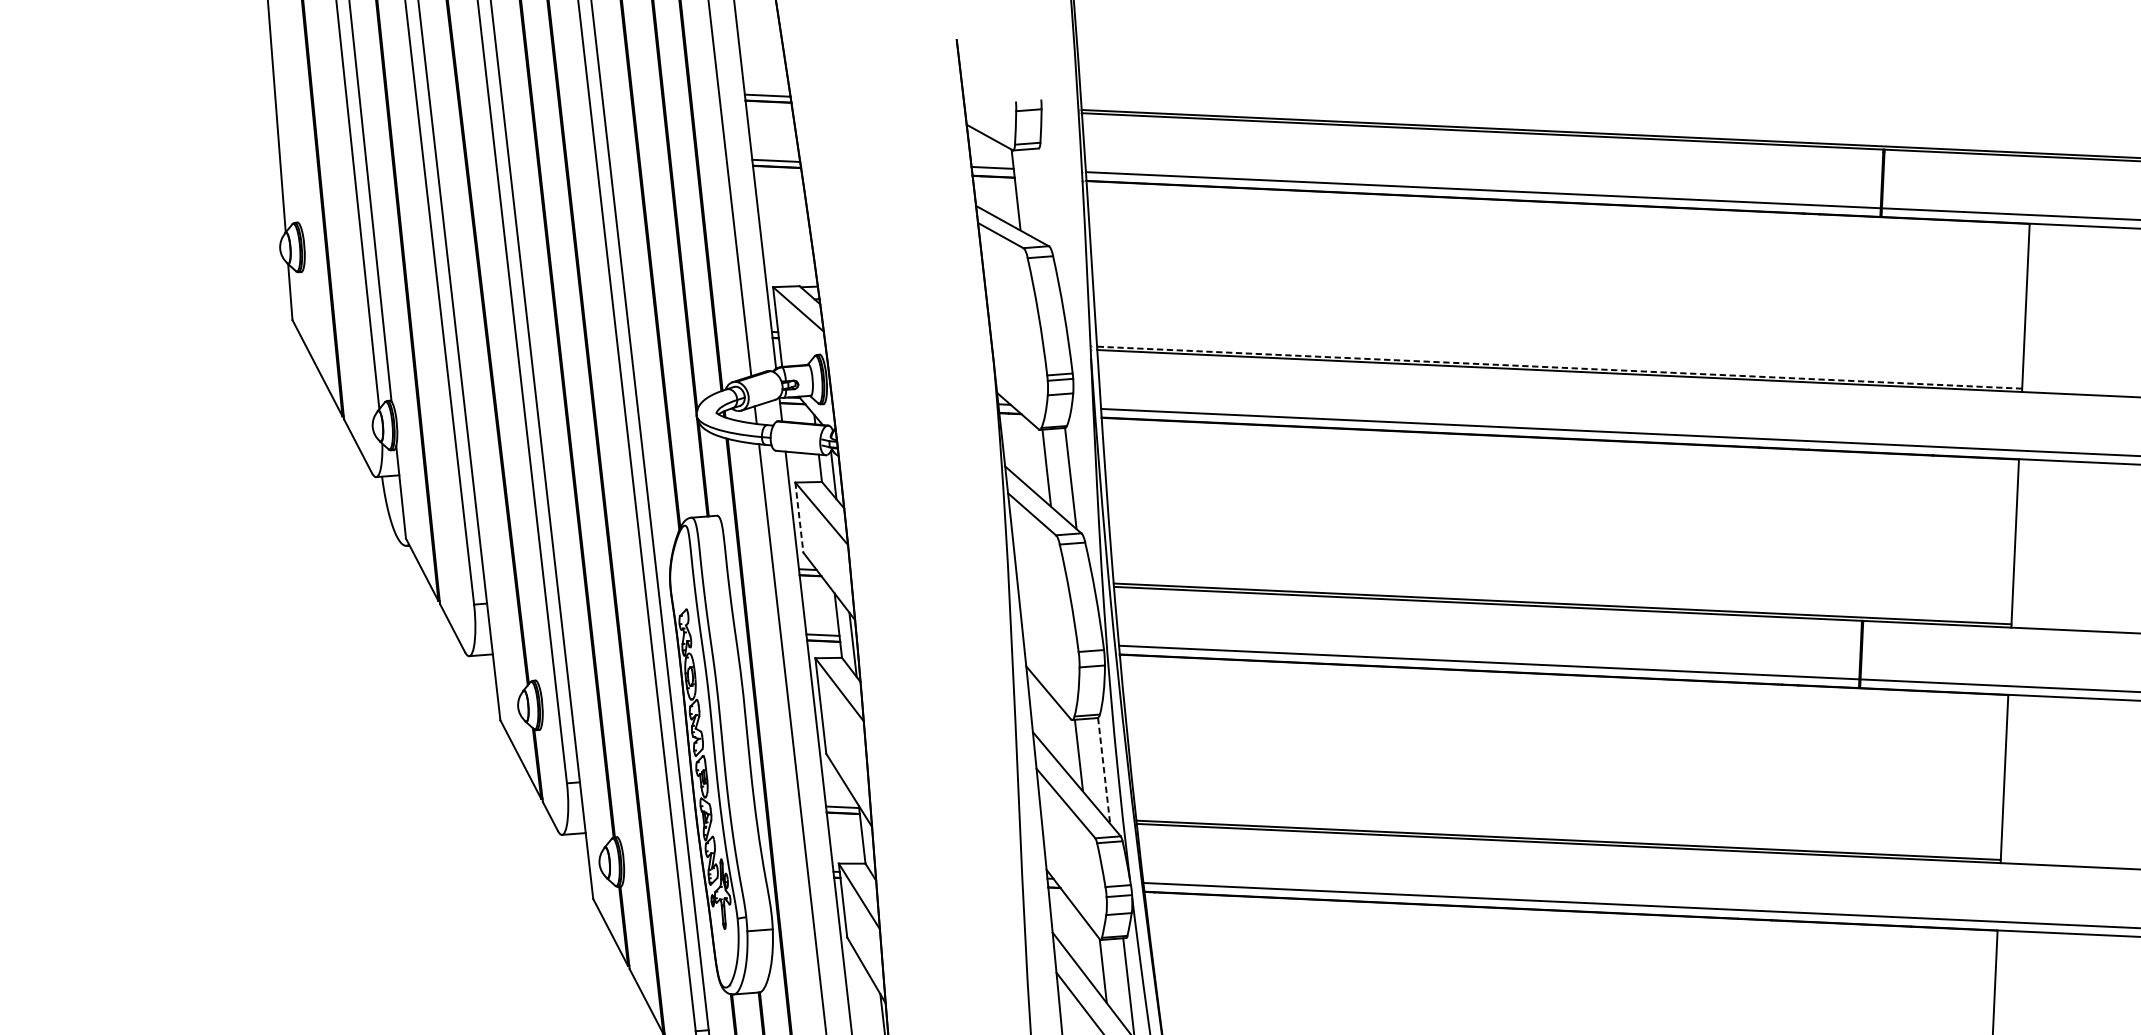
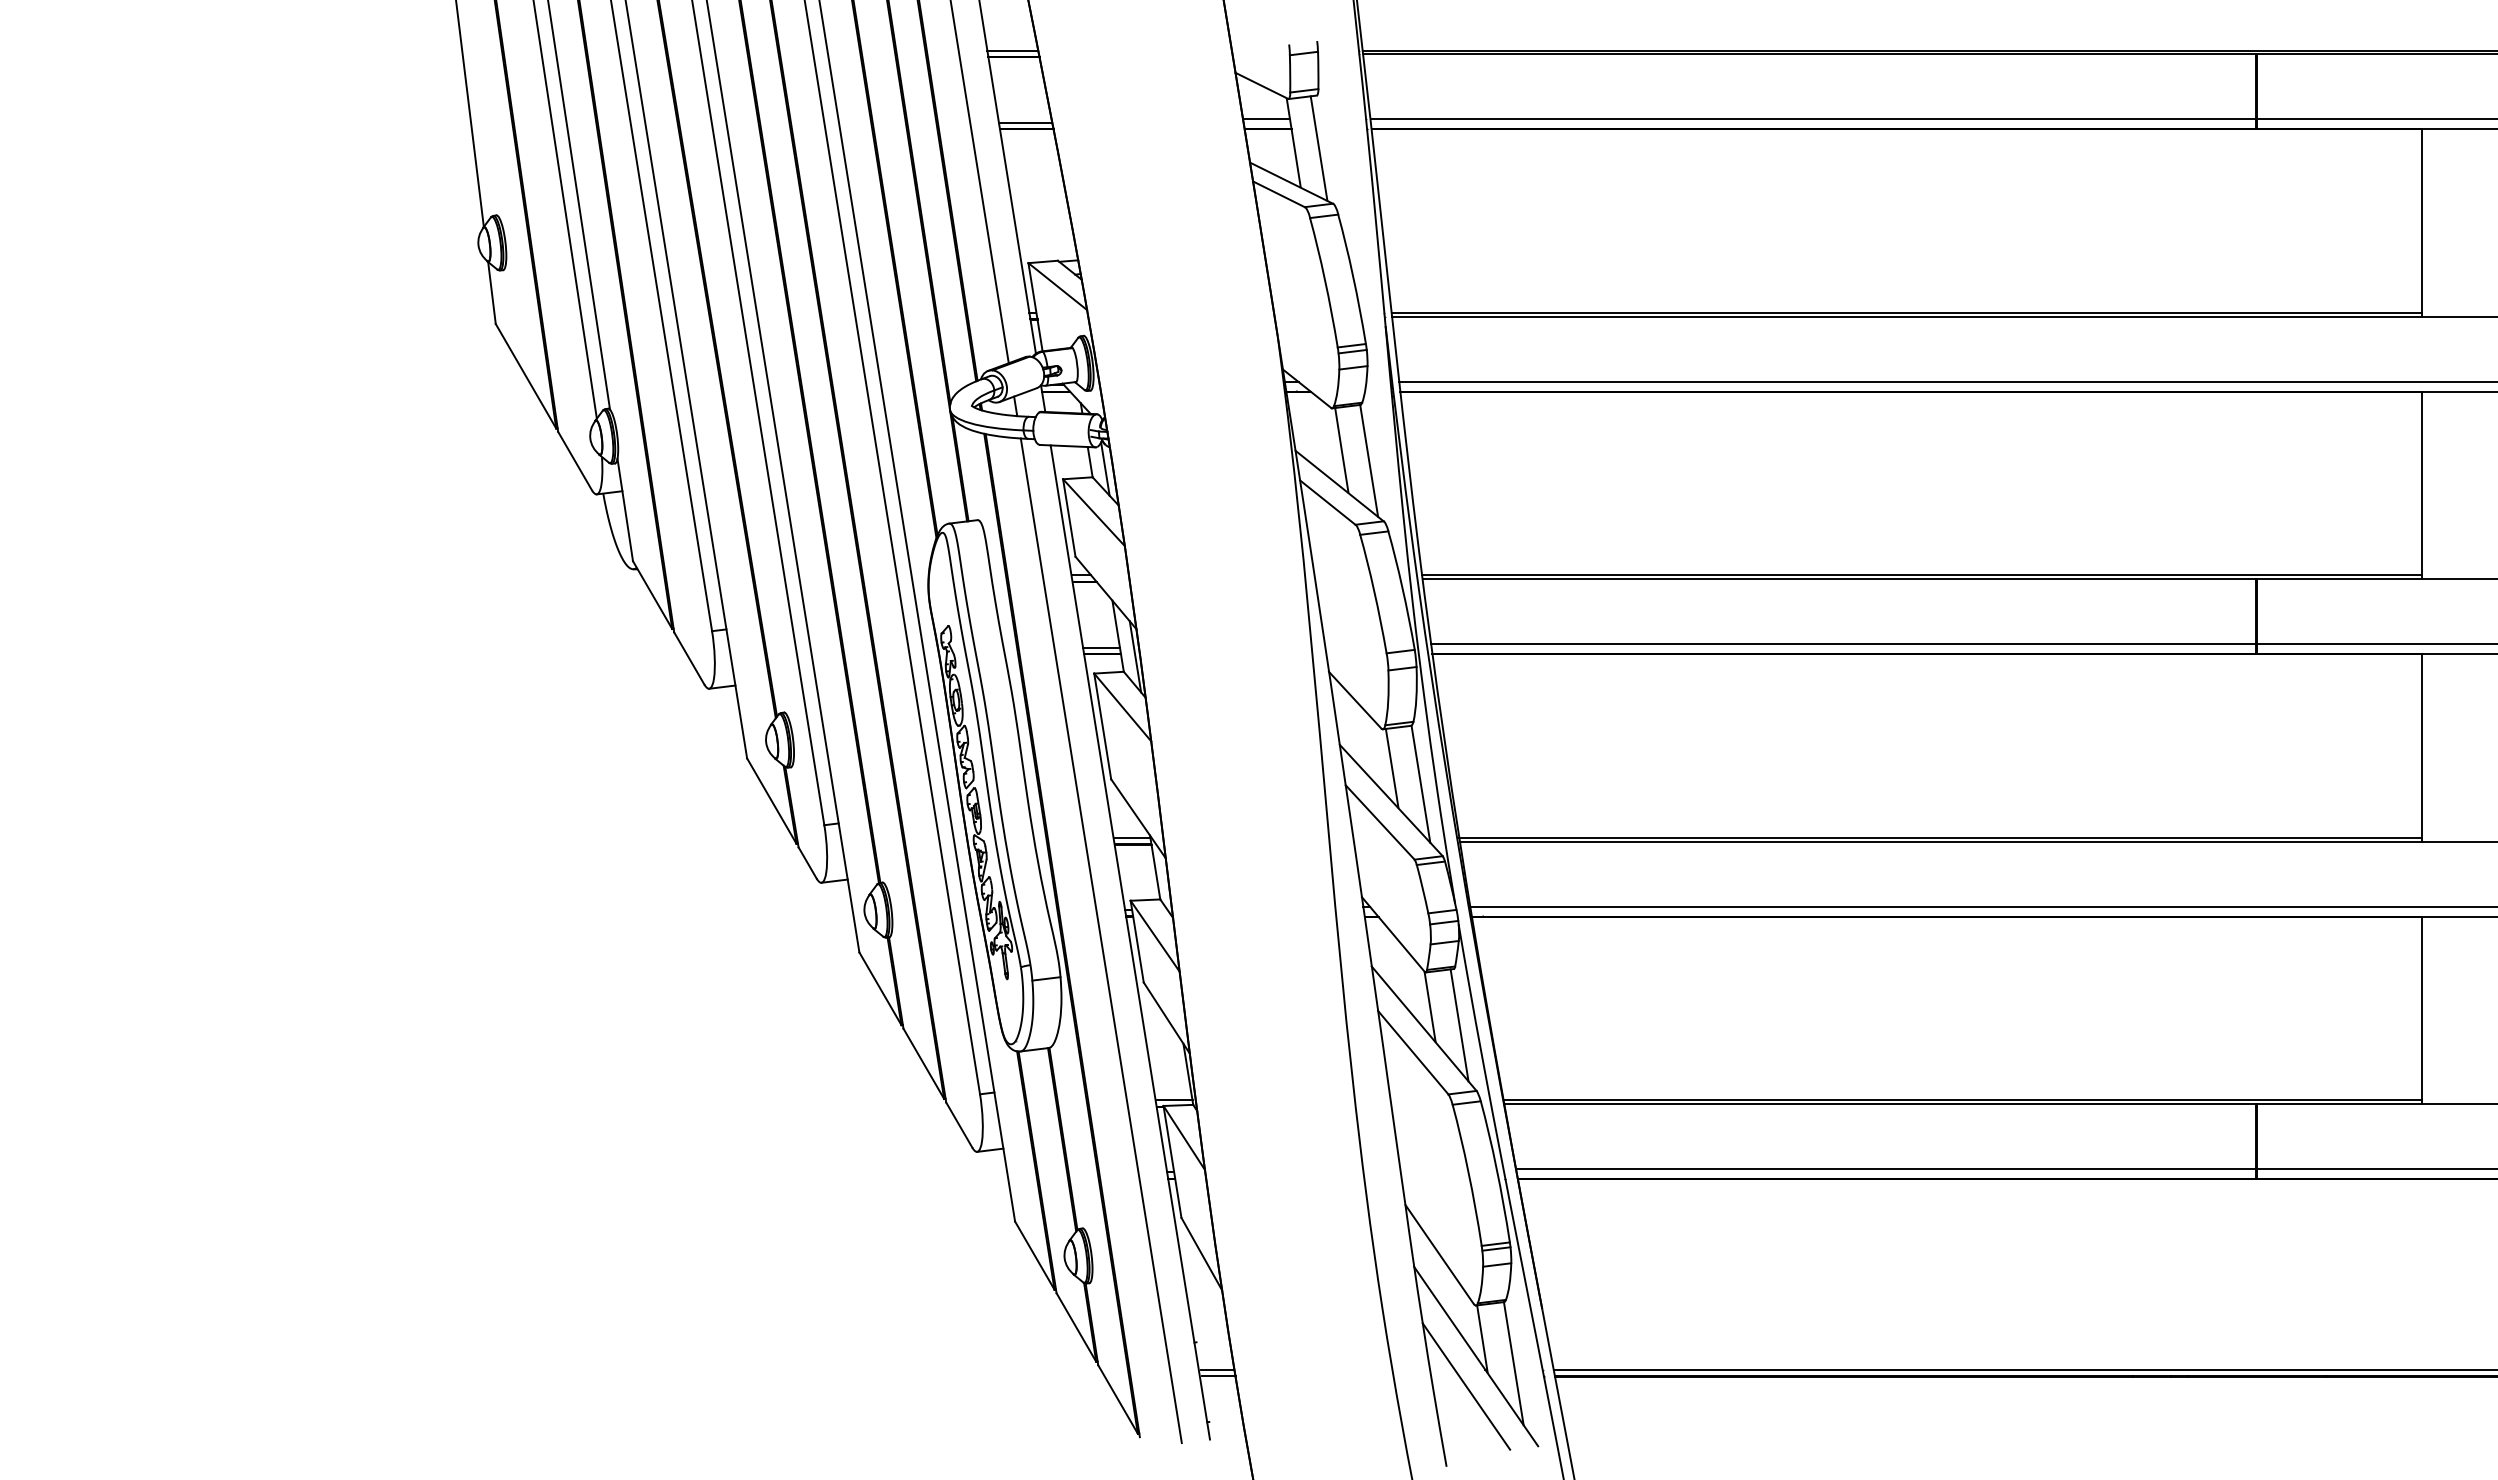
line: (1038, 196) -> (1318, 148), added
line: (1559, 367) -> (1906, 312), dashed -> solid
line: (799, 518) -> (1069, 518), dashed -> solid
line: (1104, 771) -> (1421, 784), dashed -> solid

